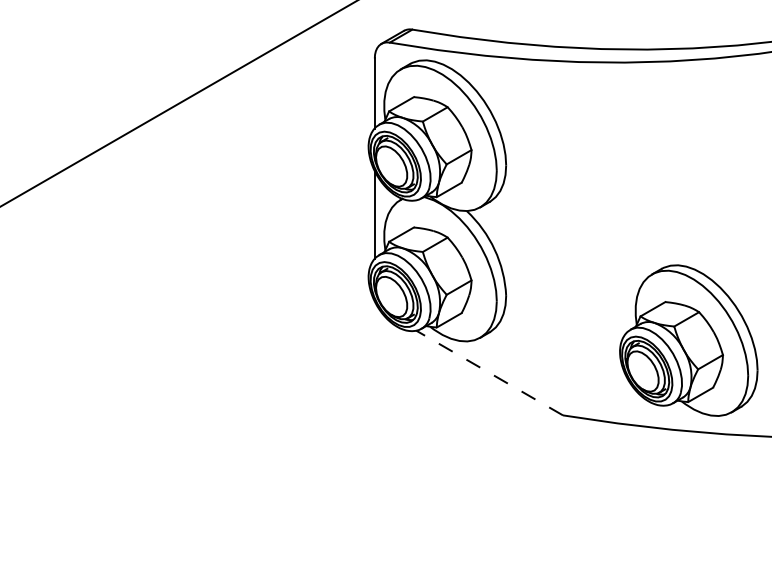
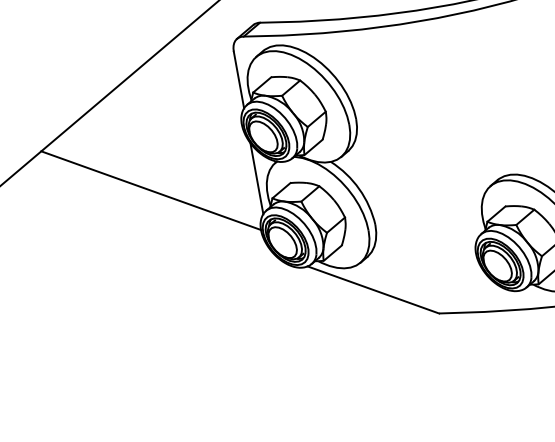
line: (245, 206) -> (150, 190), added
line: (489, 372) -> (373, 289), dashed -> solid

